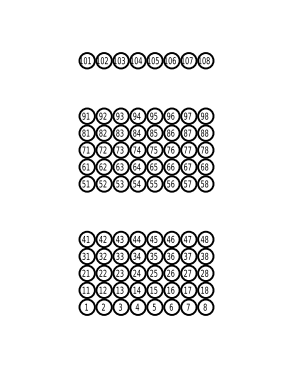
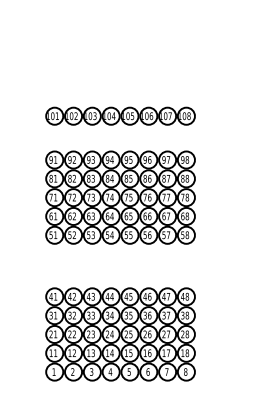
part: (146, 60) -> (120, 115), moved

